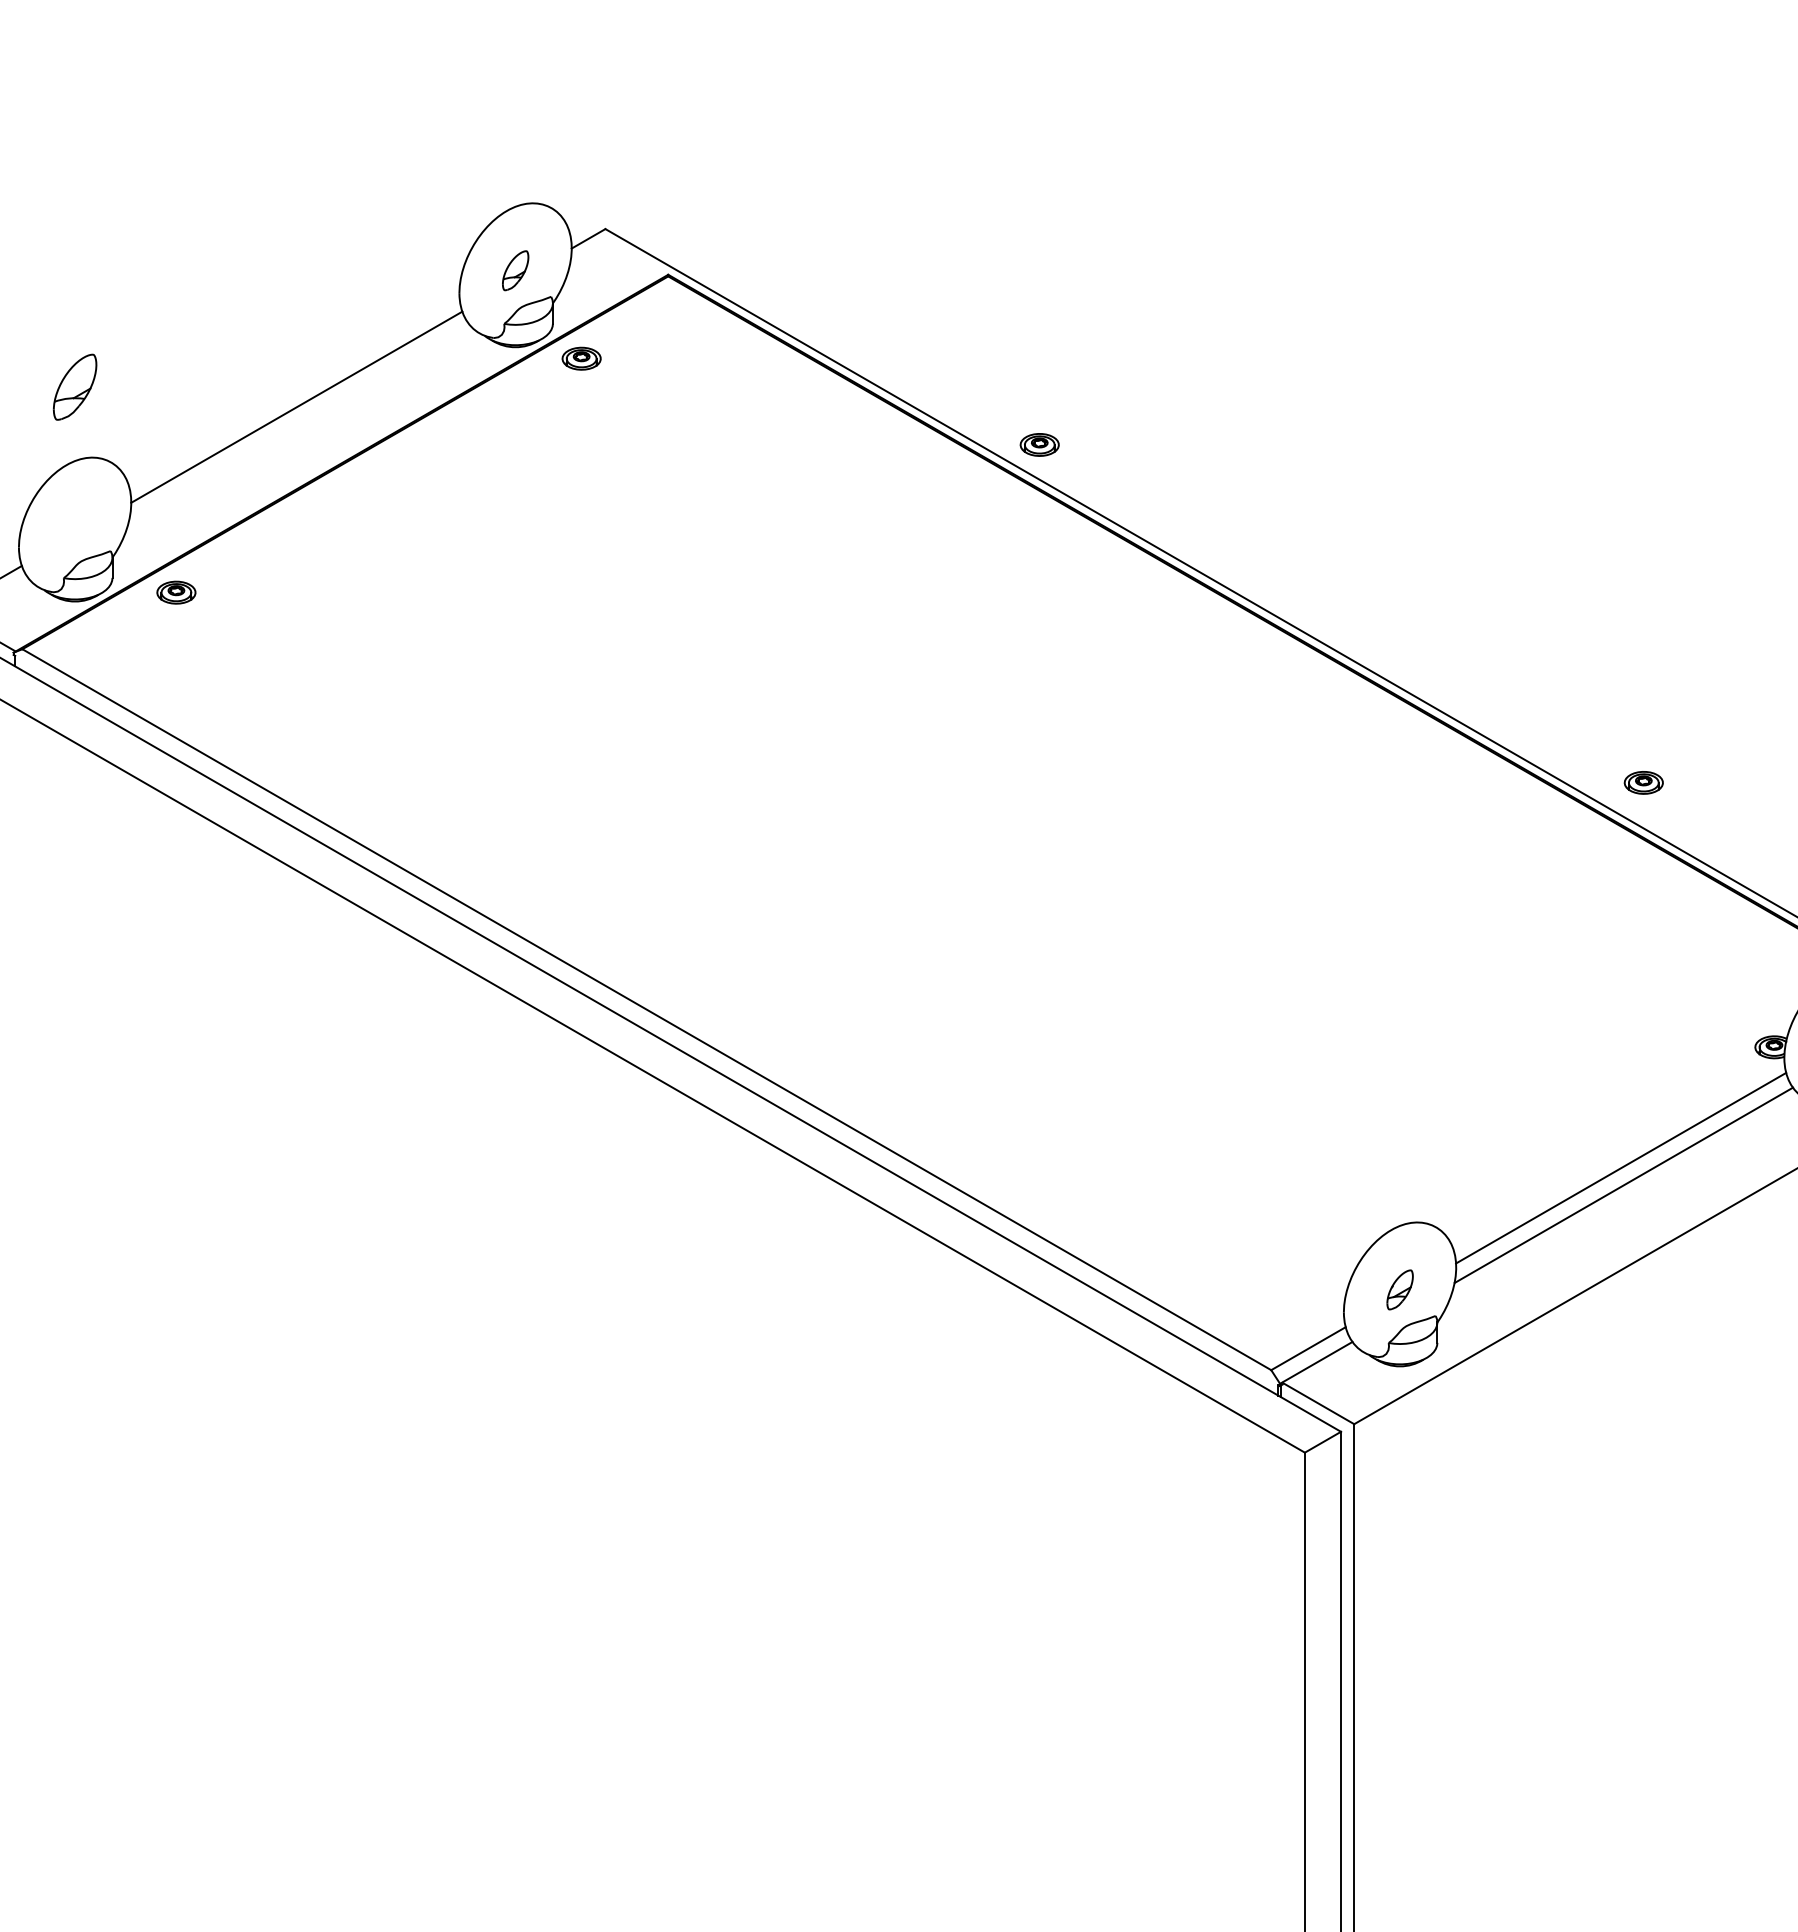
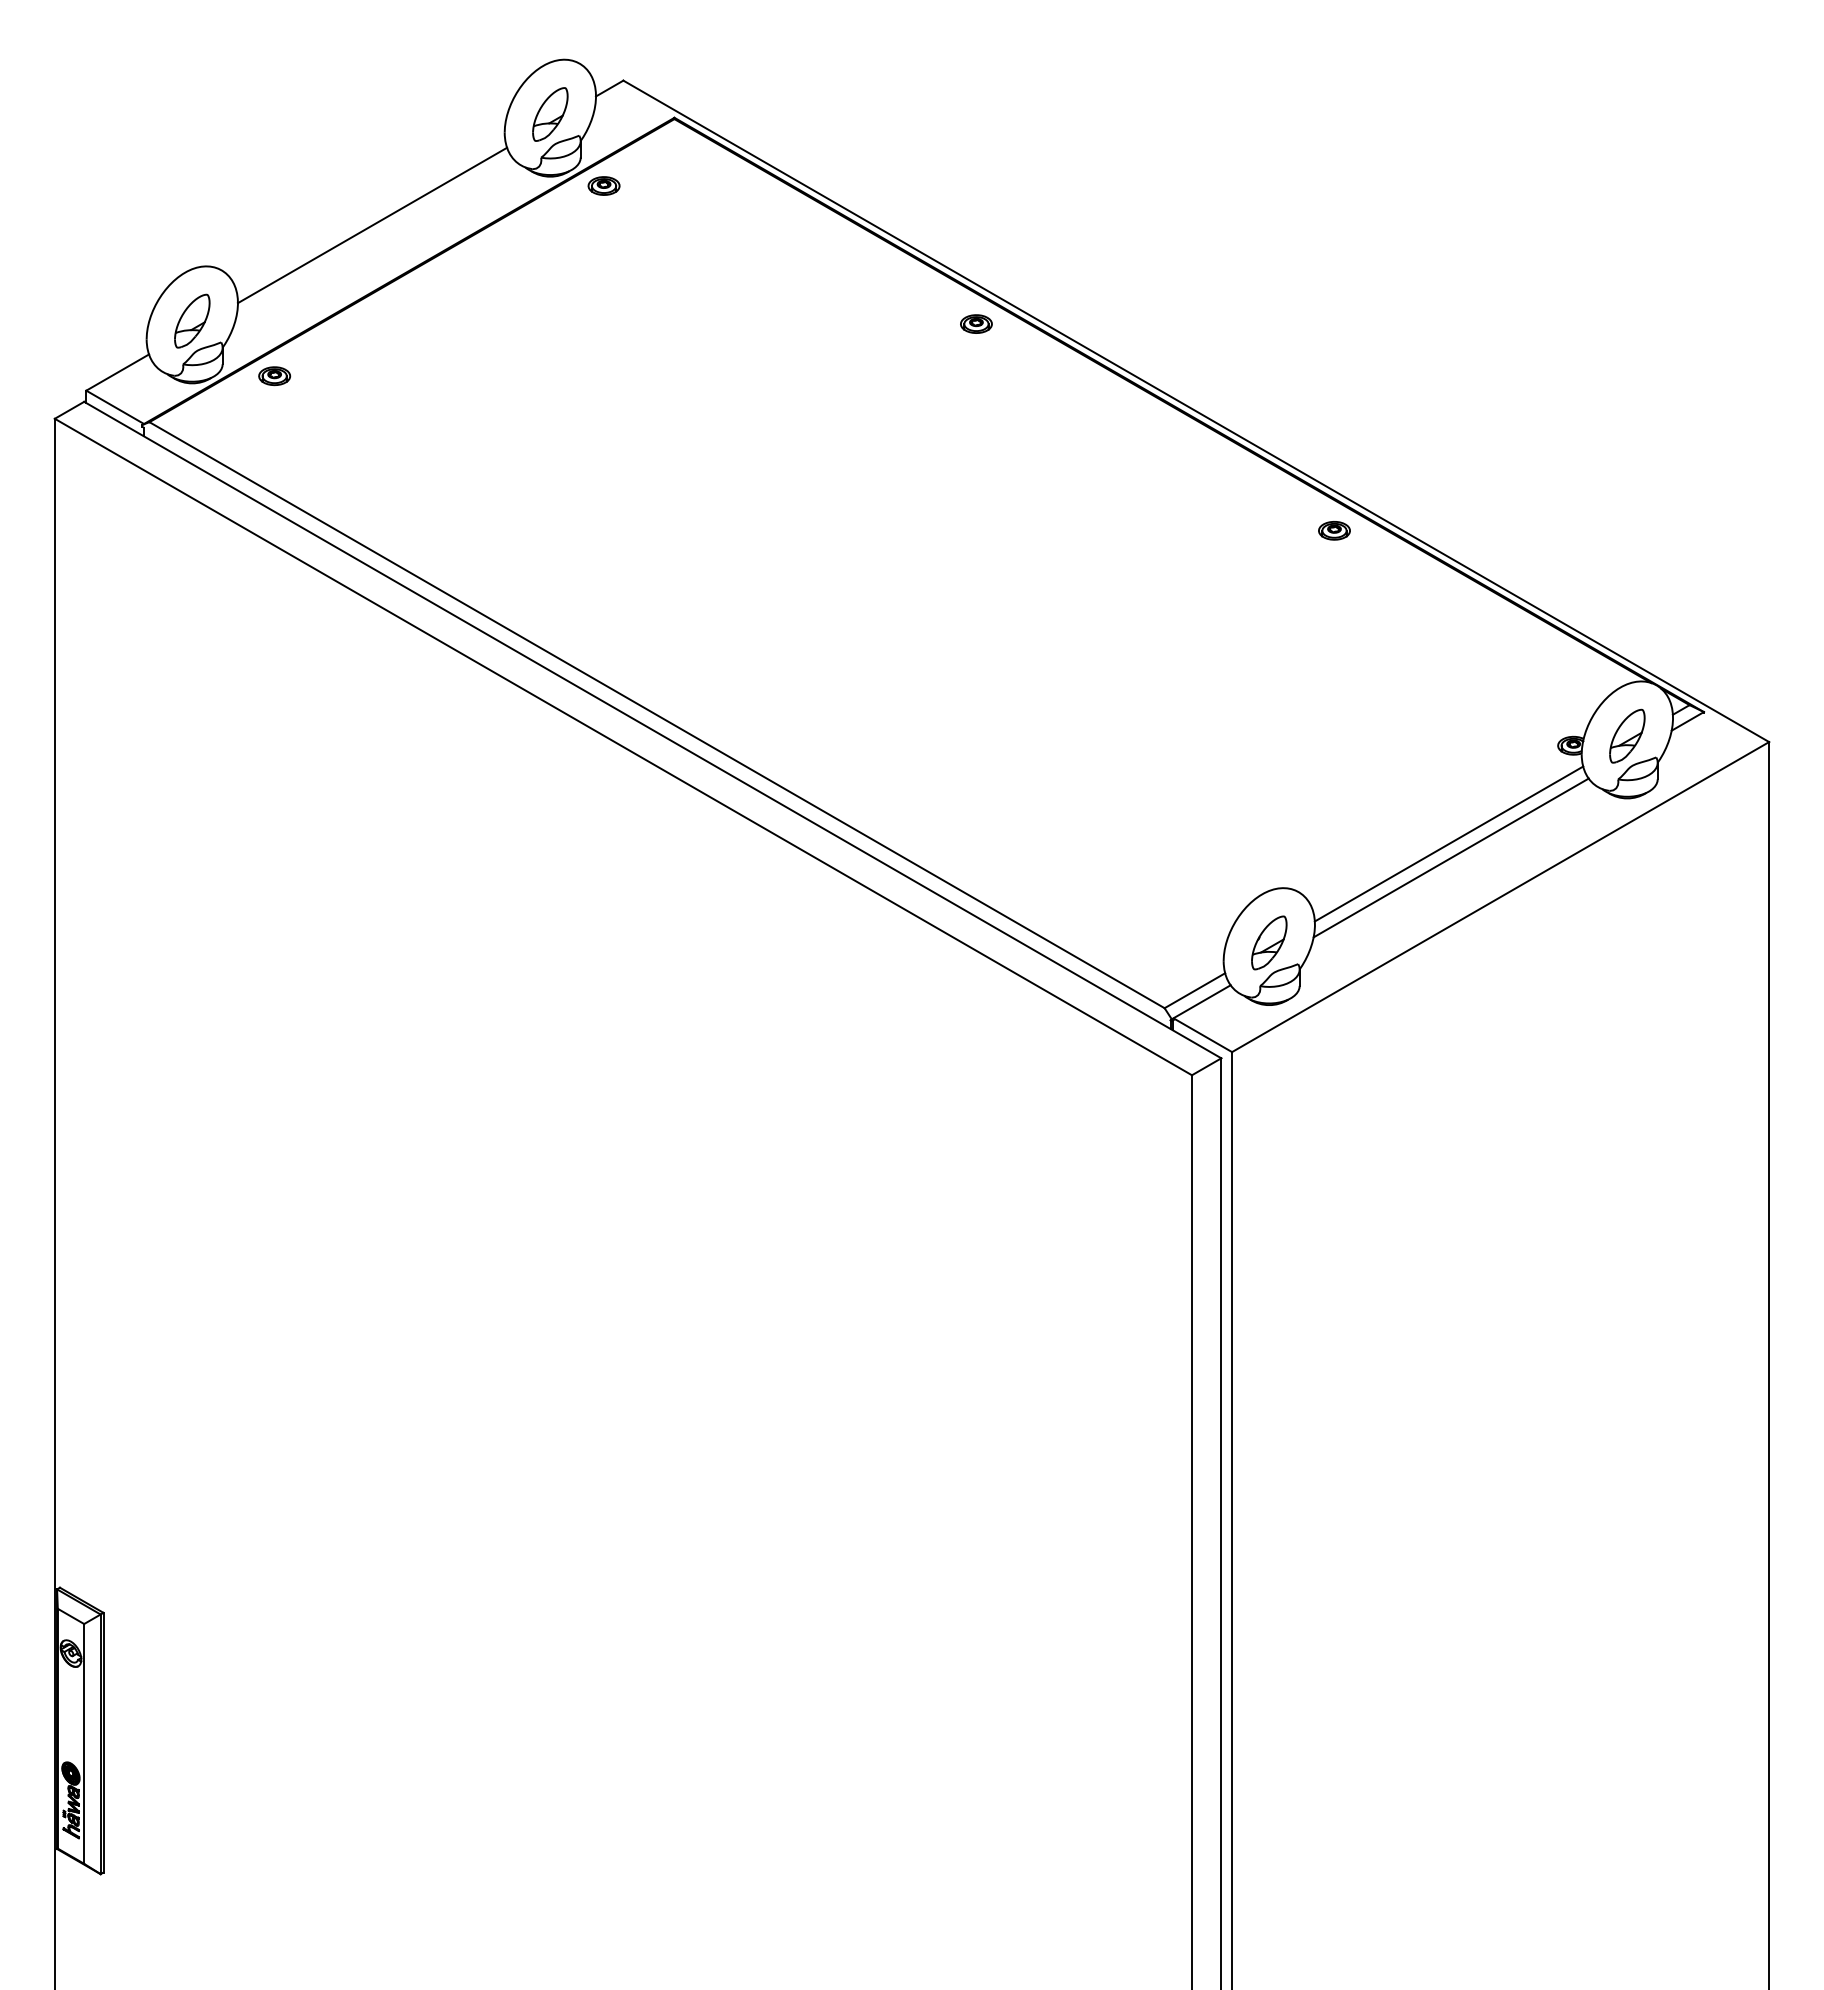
part: (515, 270) -> (550, 114), size x1.67
part: (75, 386) -> (192, 320), moved
part: (1039, 444) -> (976, 323), moved
part: (1643, 782) -> (1334, 530), moved
part: (1400, 1289) -> (1269, 942), size x1.67

